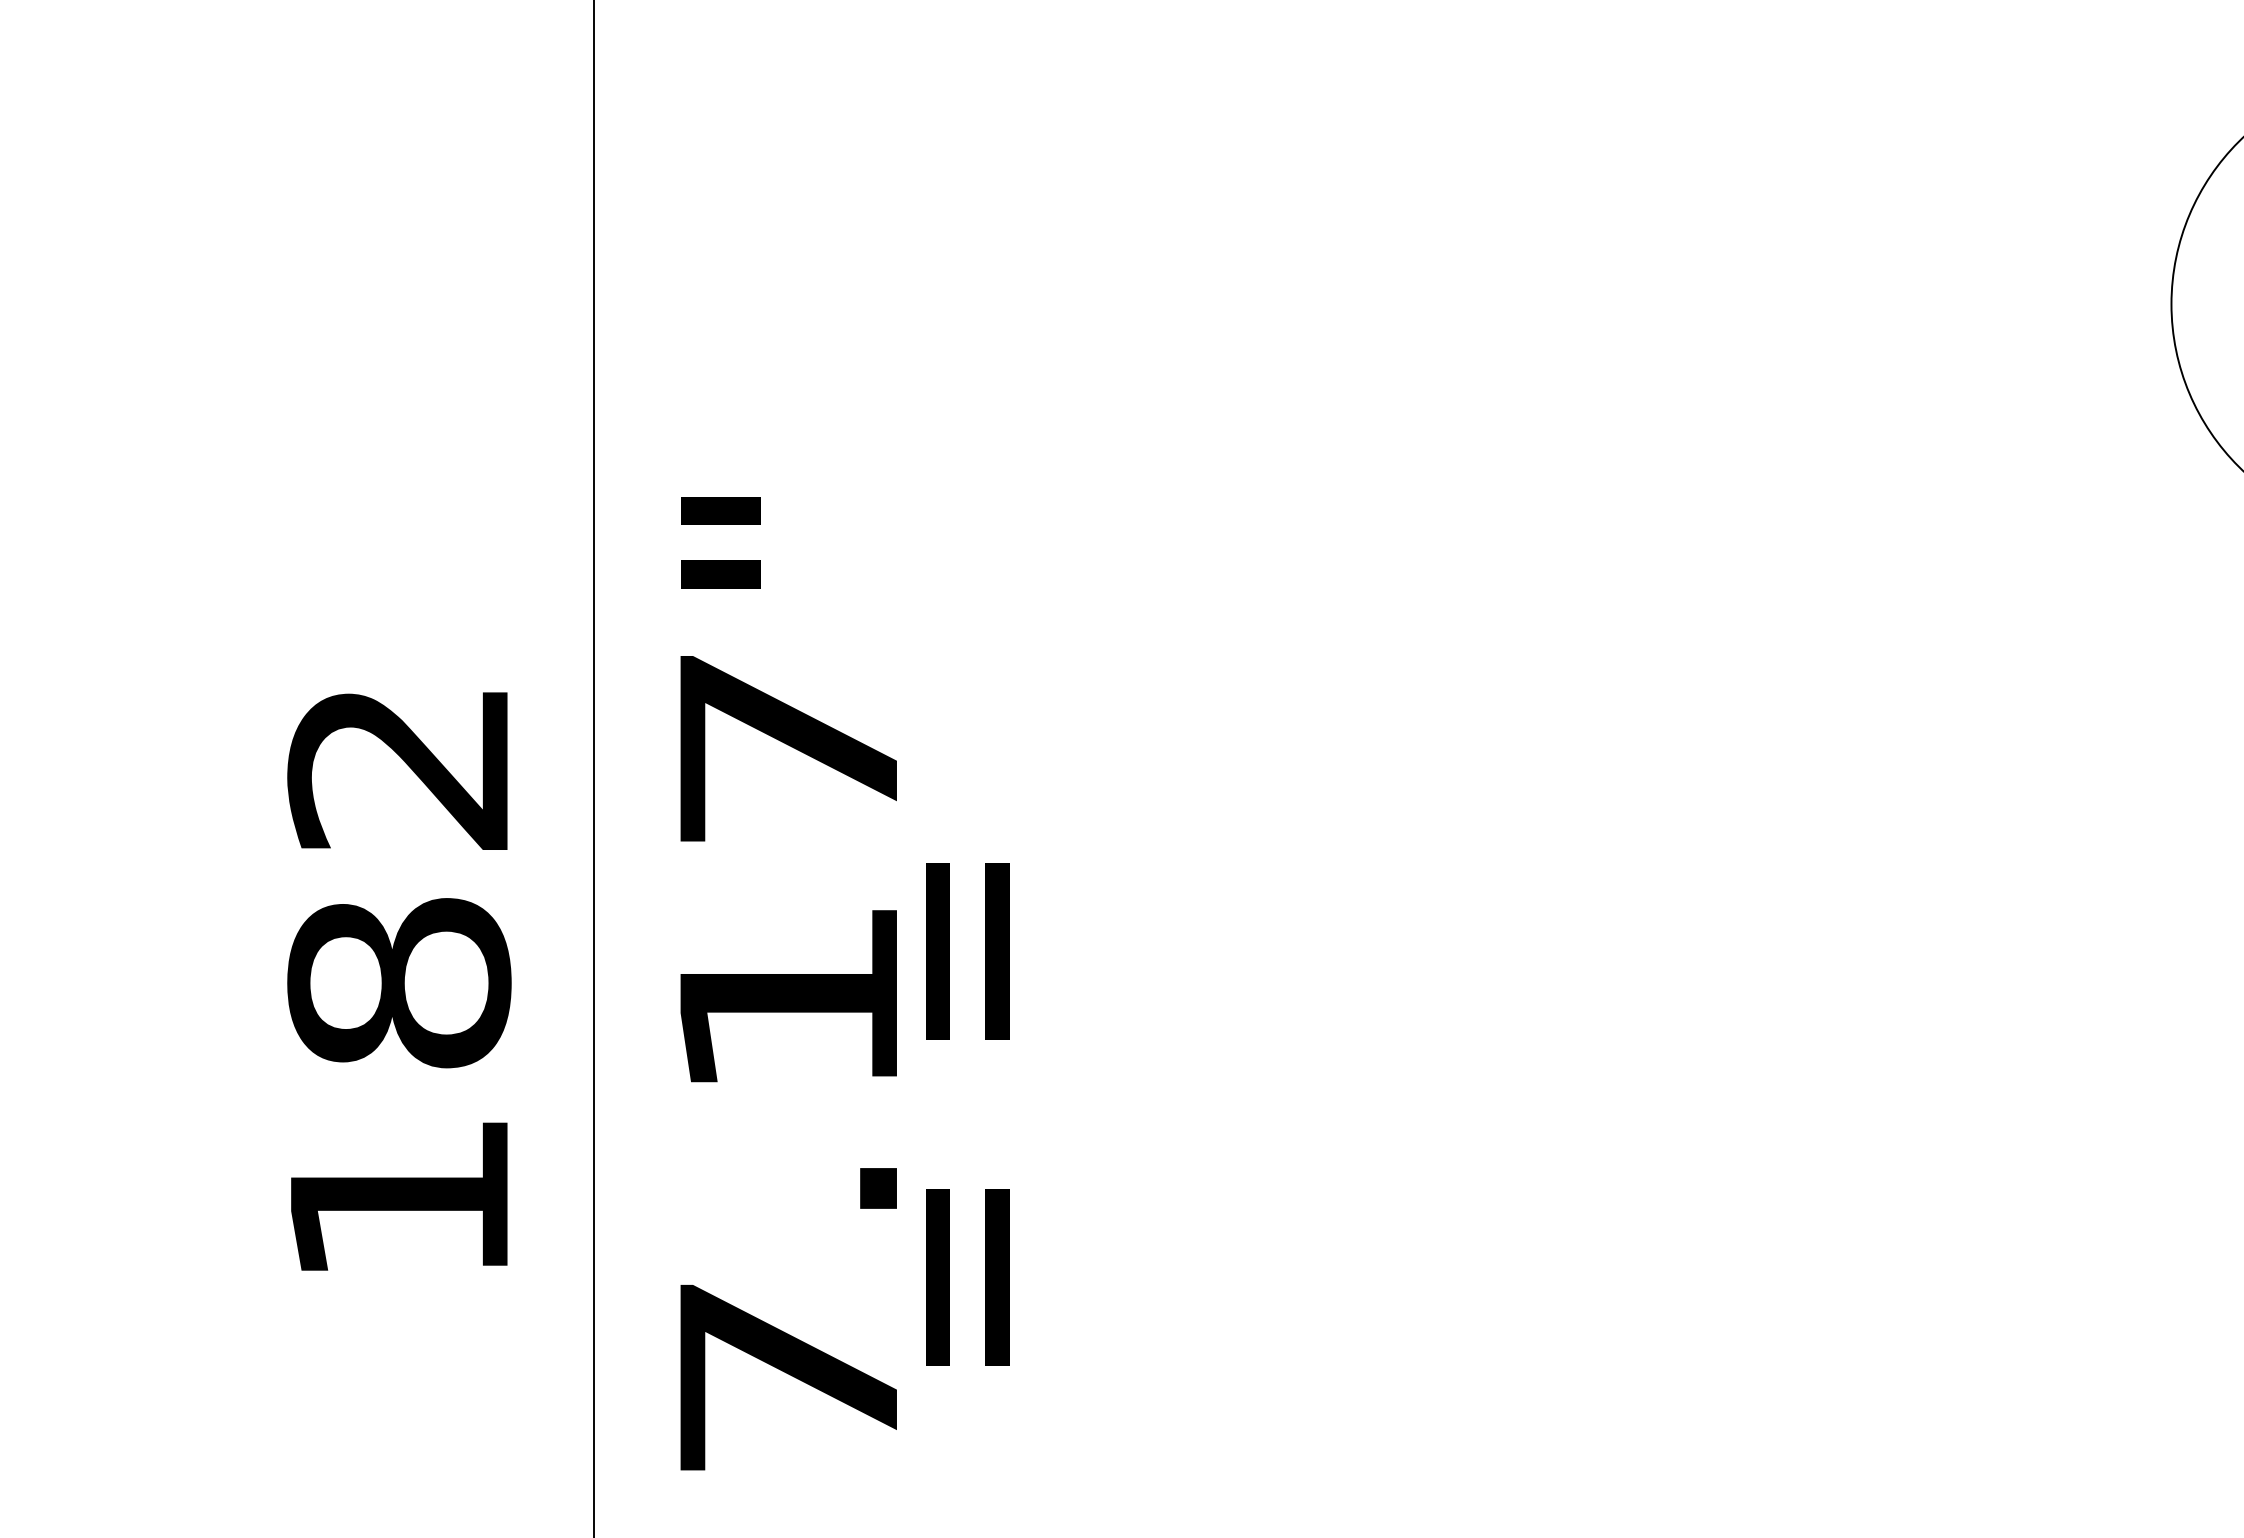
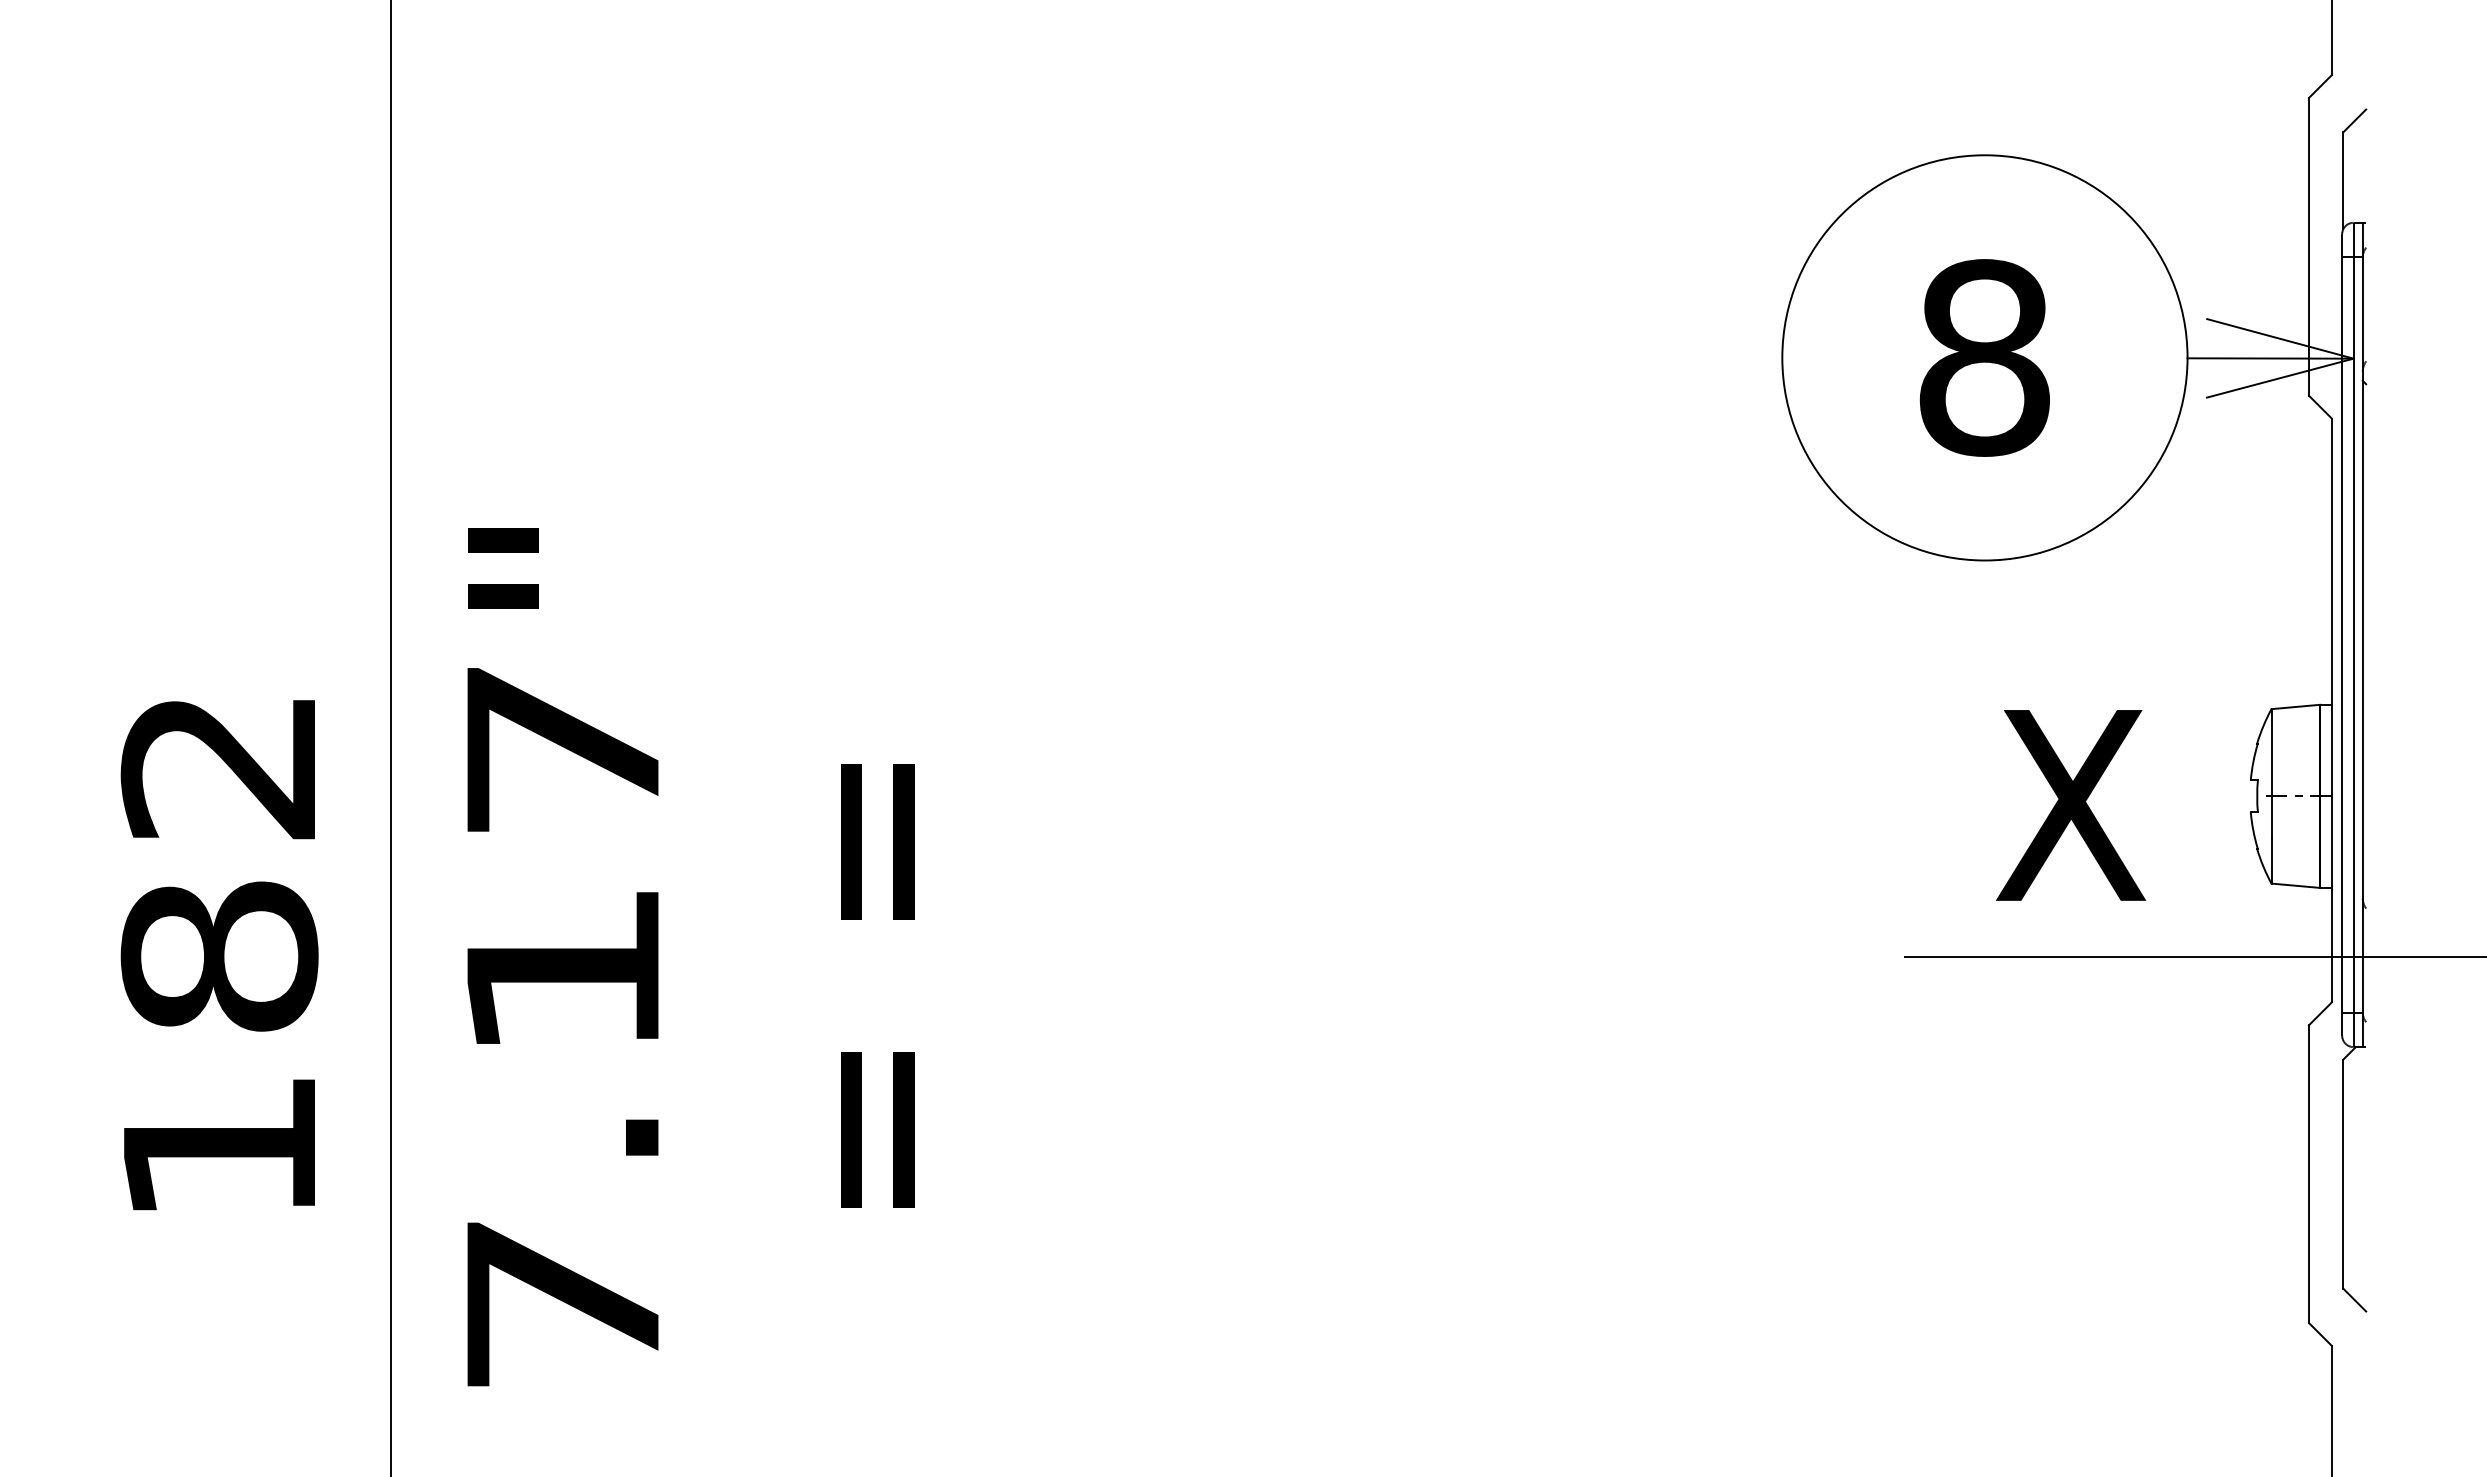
text: (967, 1113) -> (877, 985), moved

